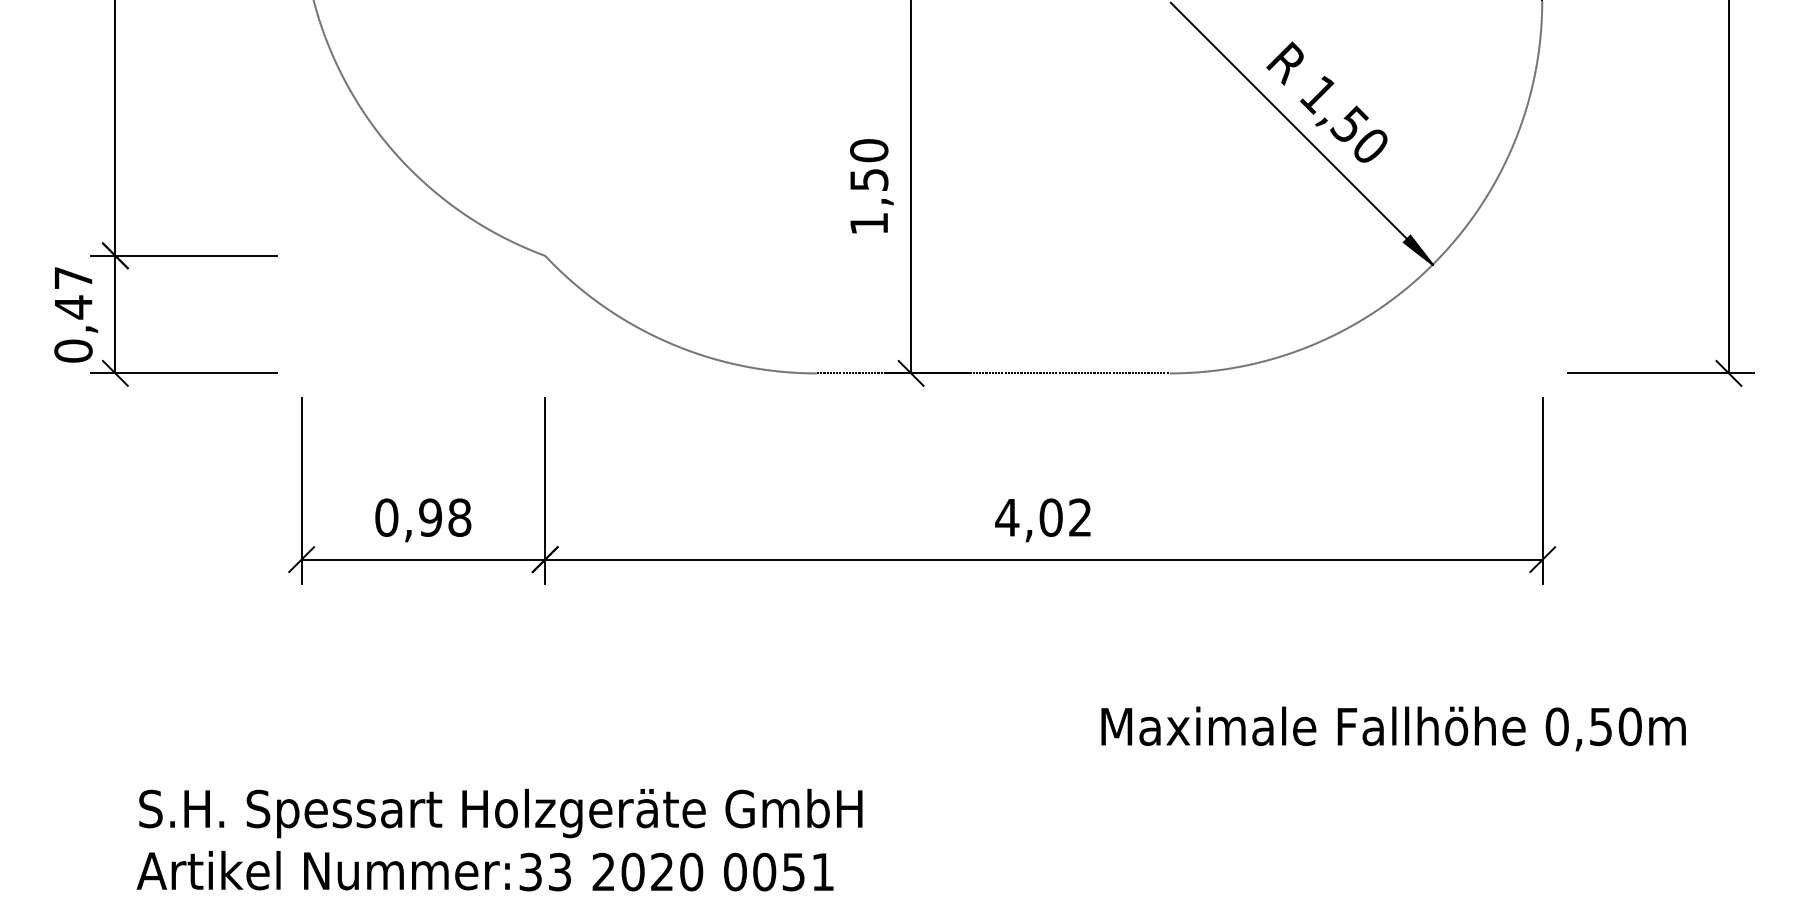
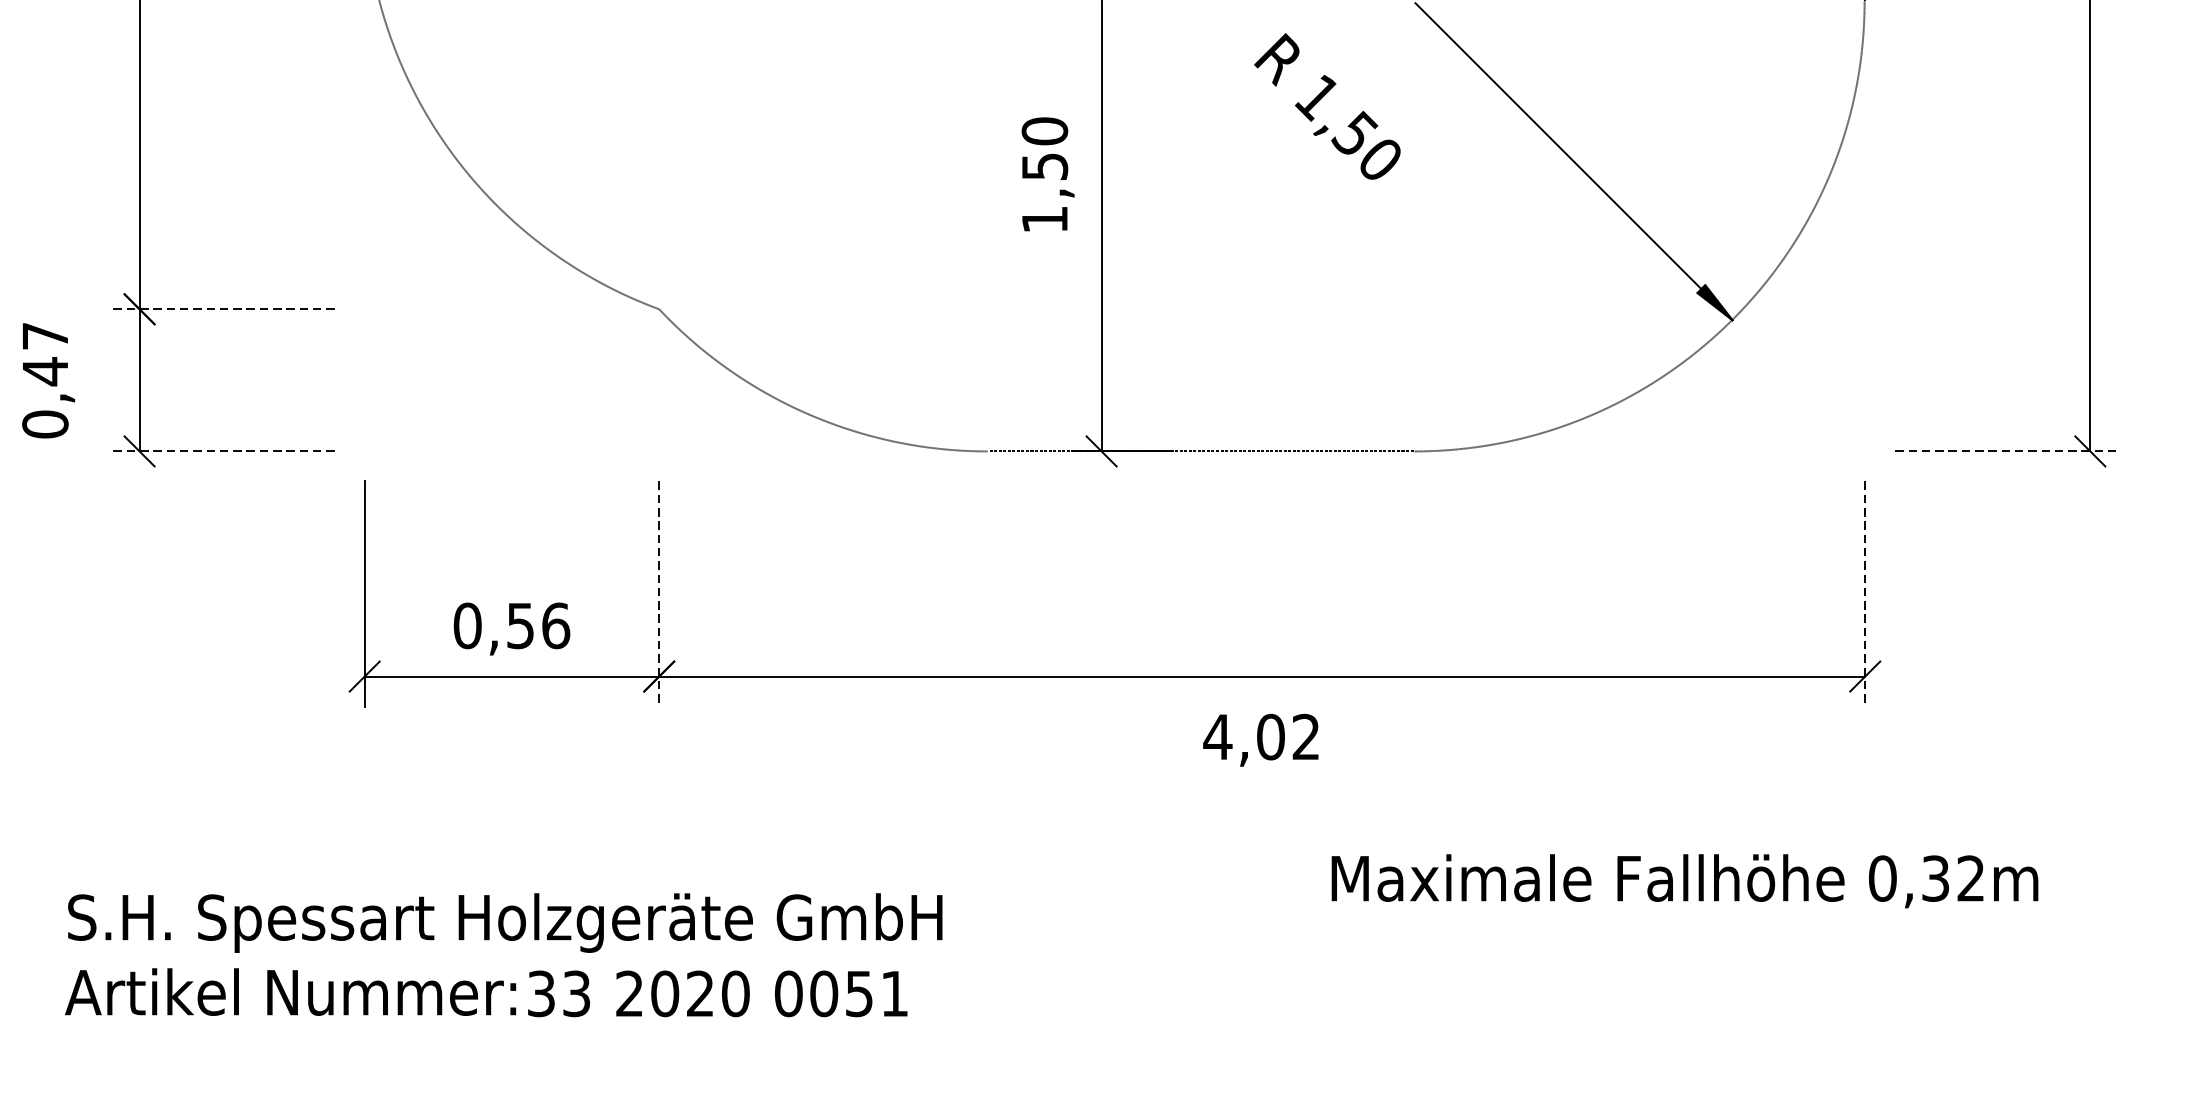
text: (1326, 101) -> (1326, 105), moved
text: (871, 186) -> (1047, 174), moved
line: (183, 255) -> (221, 308), solid -> dashed
text: (75, 314) -> (47, 380), moved
line: (183, 373) -> (221, 451), solid -> dashed
line: (1661, 373) -> (2008, 451), solid -> dashed
line: (545, 491) -> (659, 594), solid -> dashed
line: (1542, 491) -> (1864, 594), solid -> dashed
text: (445, 517) -> (538, 625), 0,98 -> 0,56
text: (1042, 520) -> (1260, 740), moved
text: (1615, 726) -> (1953, 878), 0,50m -> 0,32m
text: (499, 839) -> (503, 954), moved

